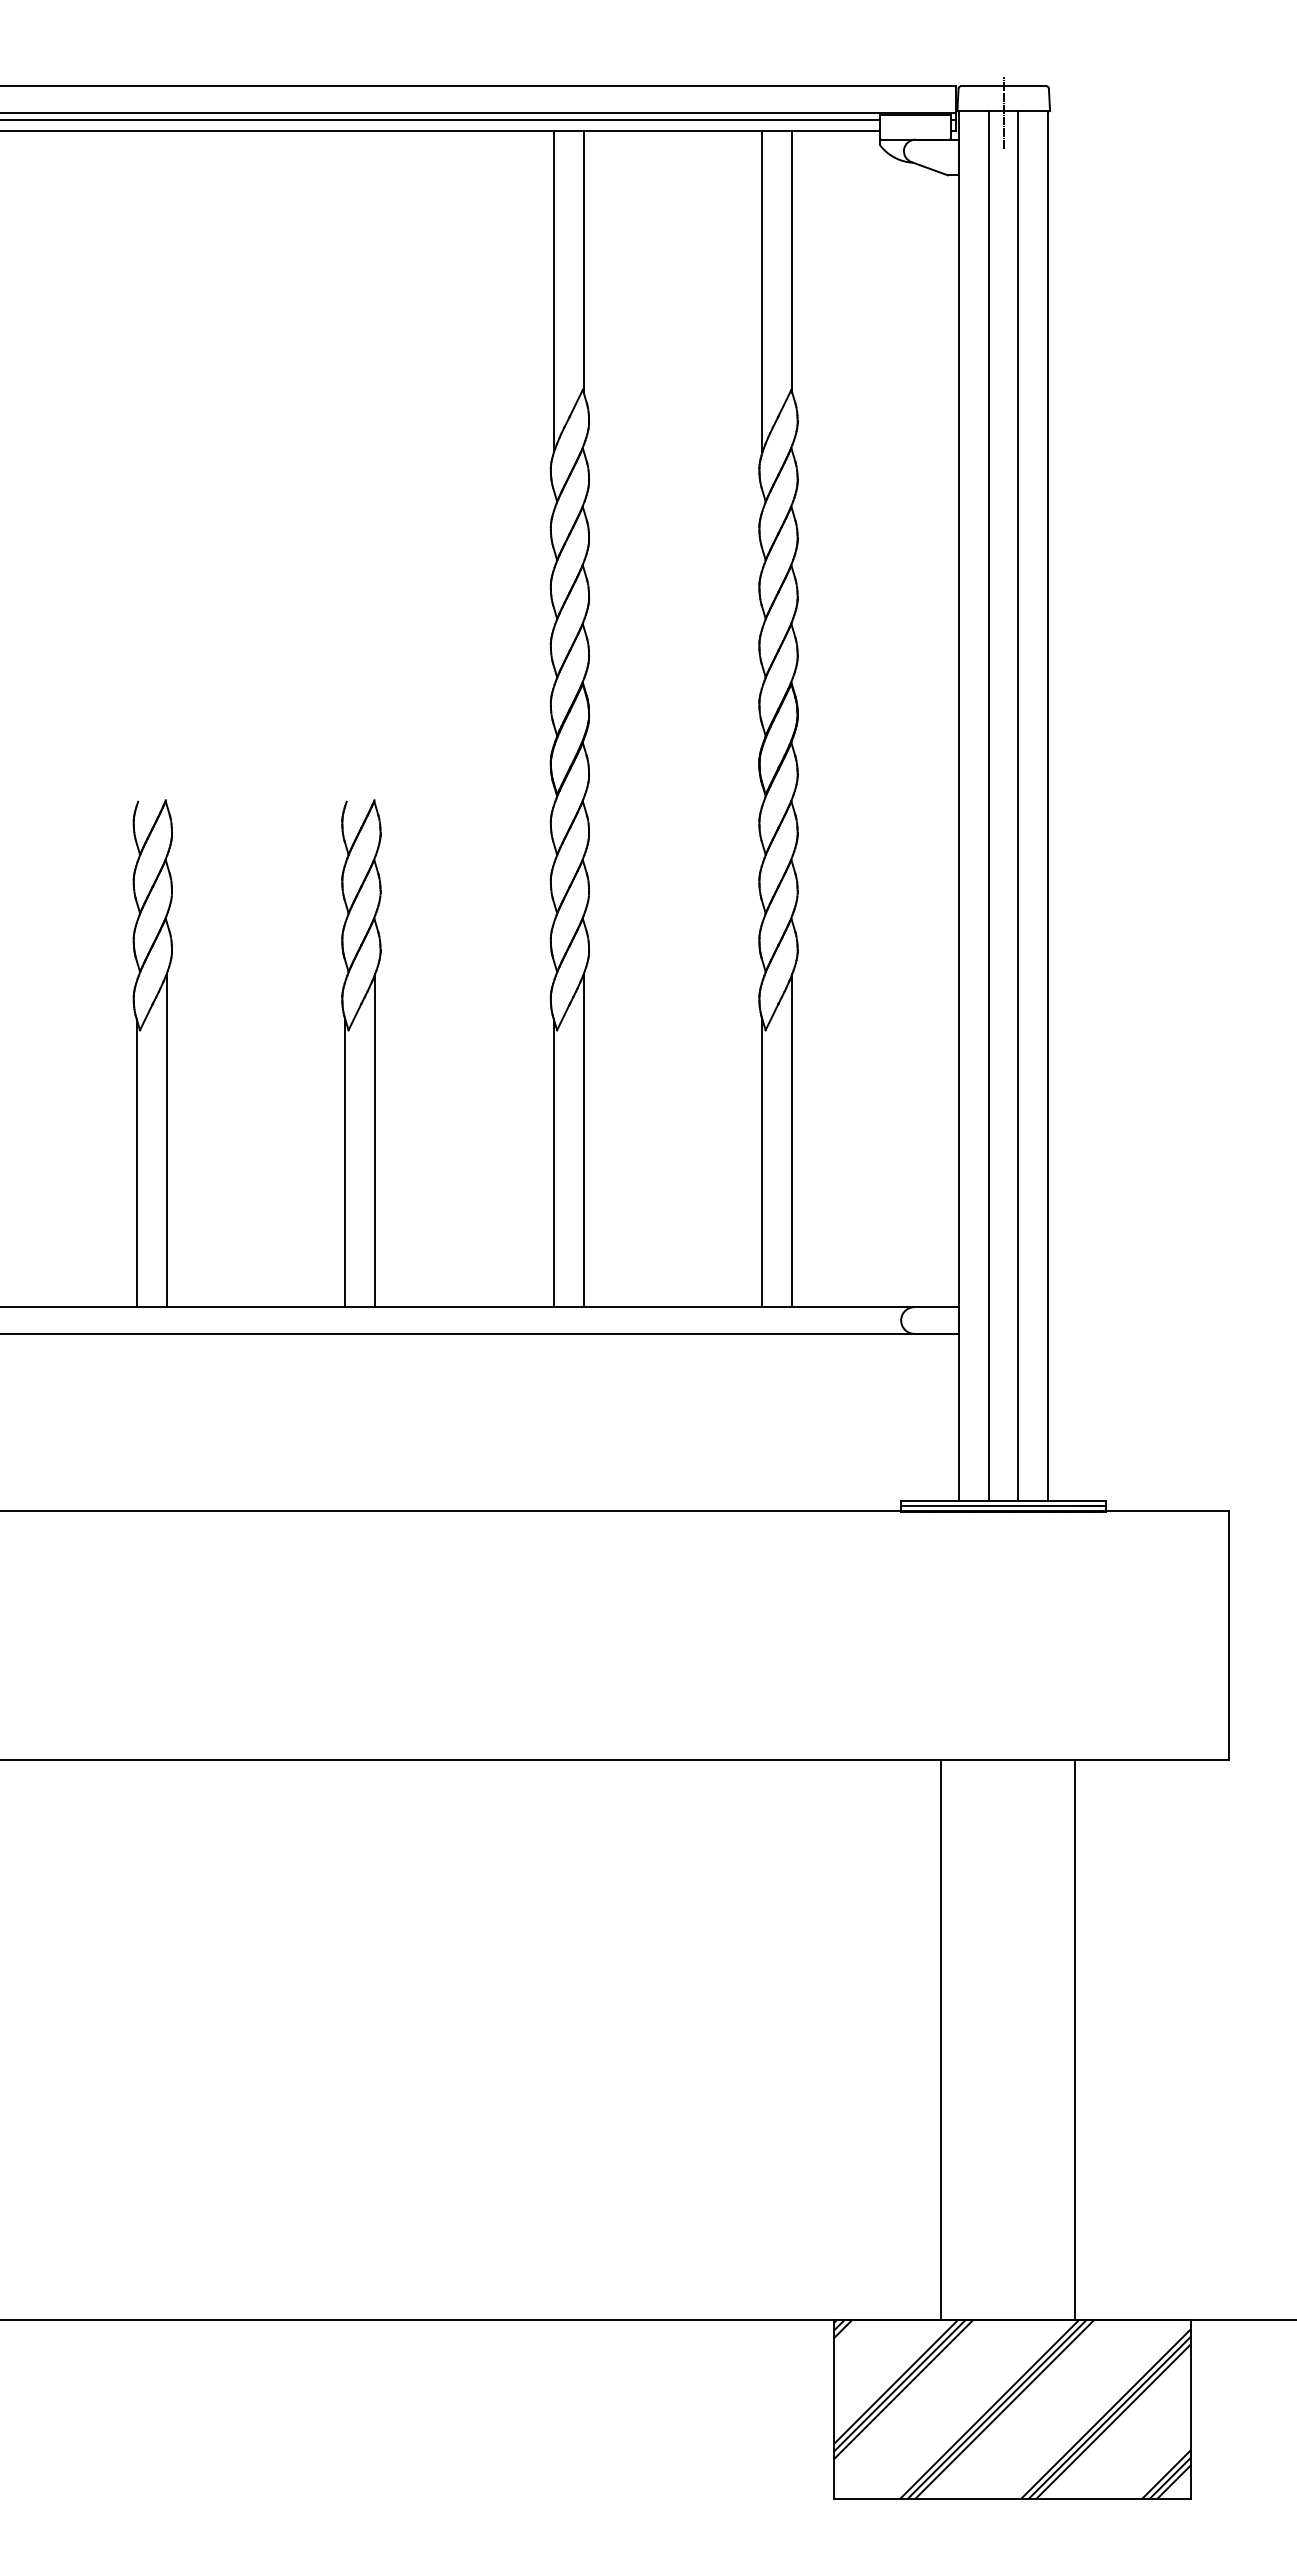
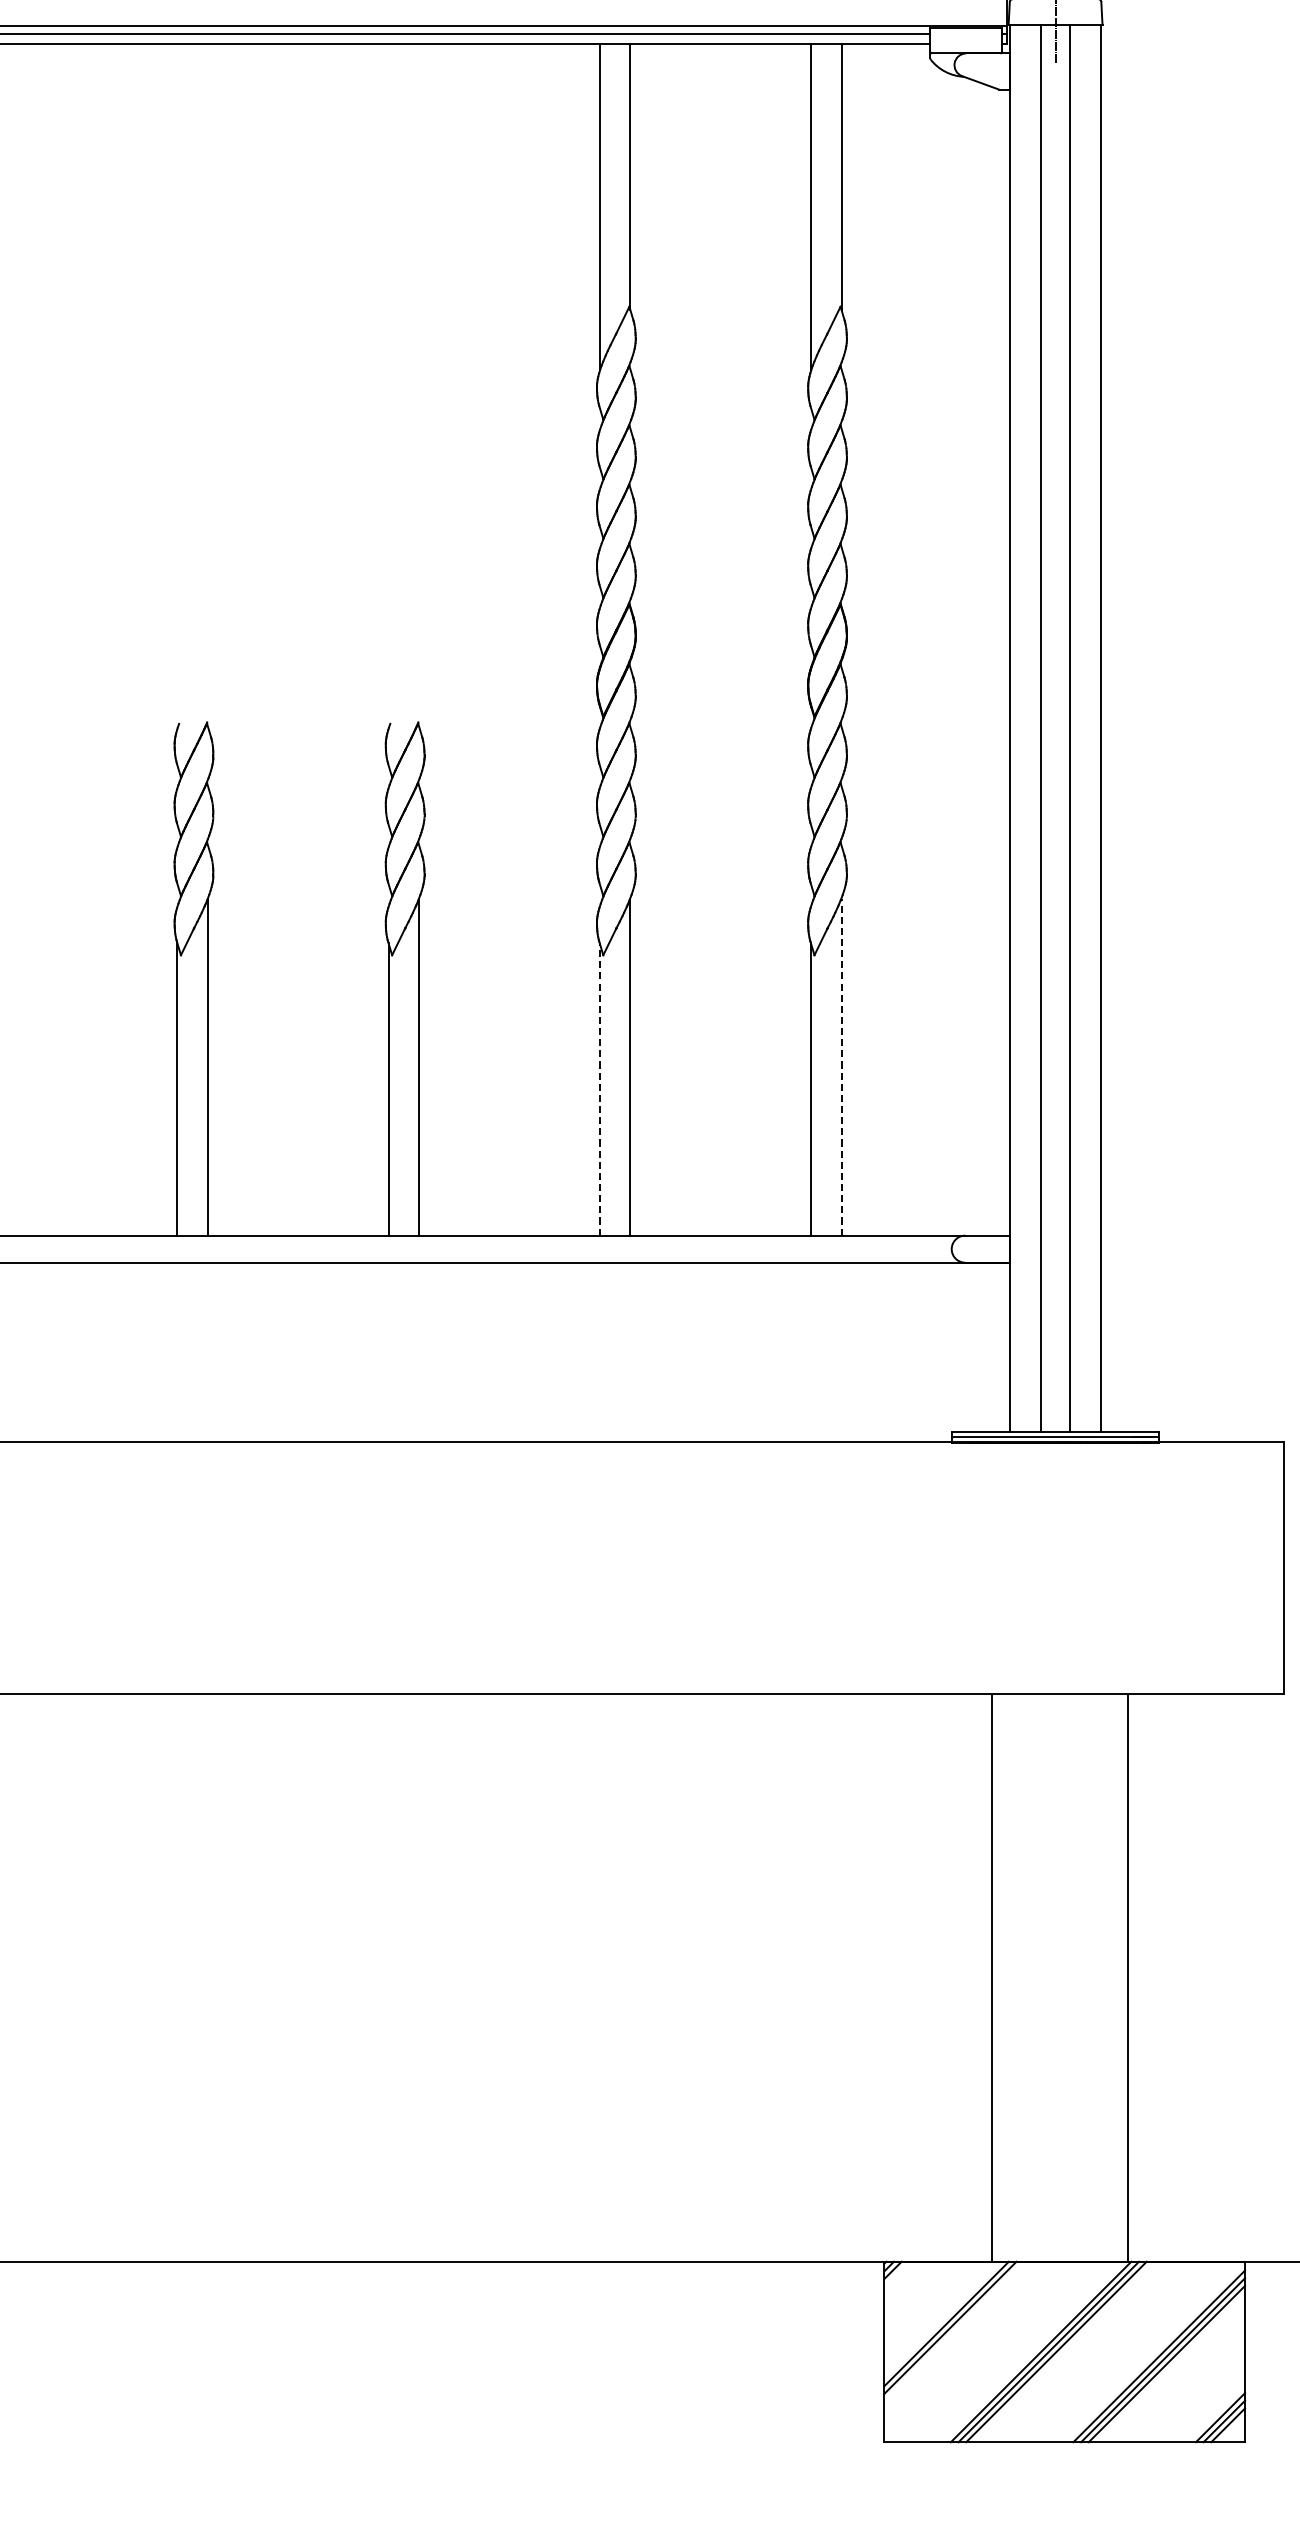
line: (792, 1140) -> (841, 1066), solid -> dashed
line: (553, 1162) -> (599, 1089), solid -> dashed
line: (903, 2389) -> (954, 2331), removed

